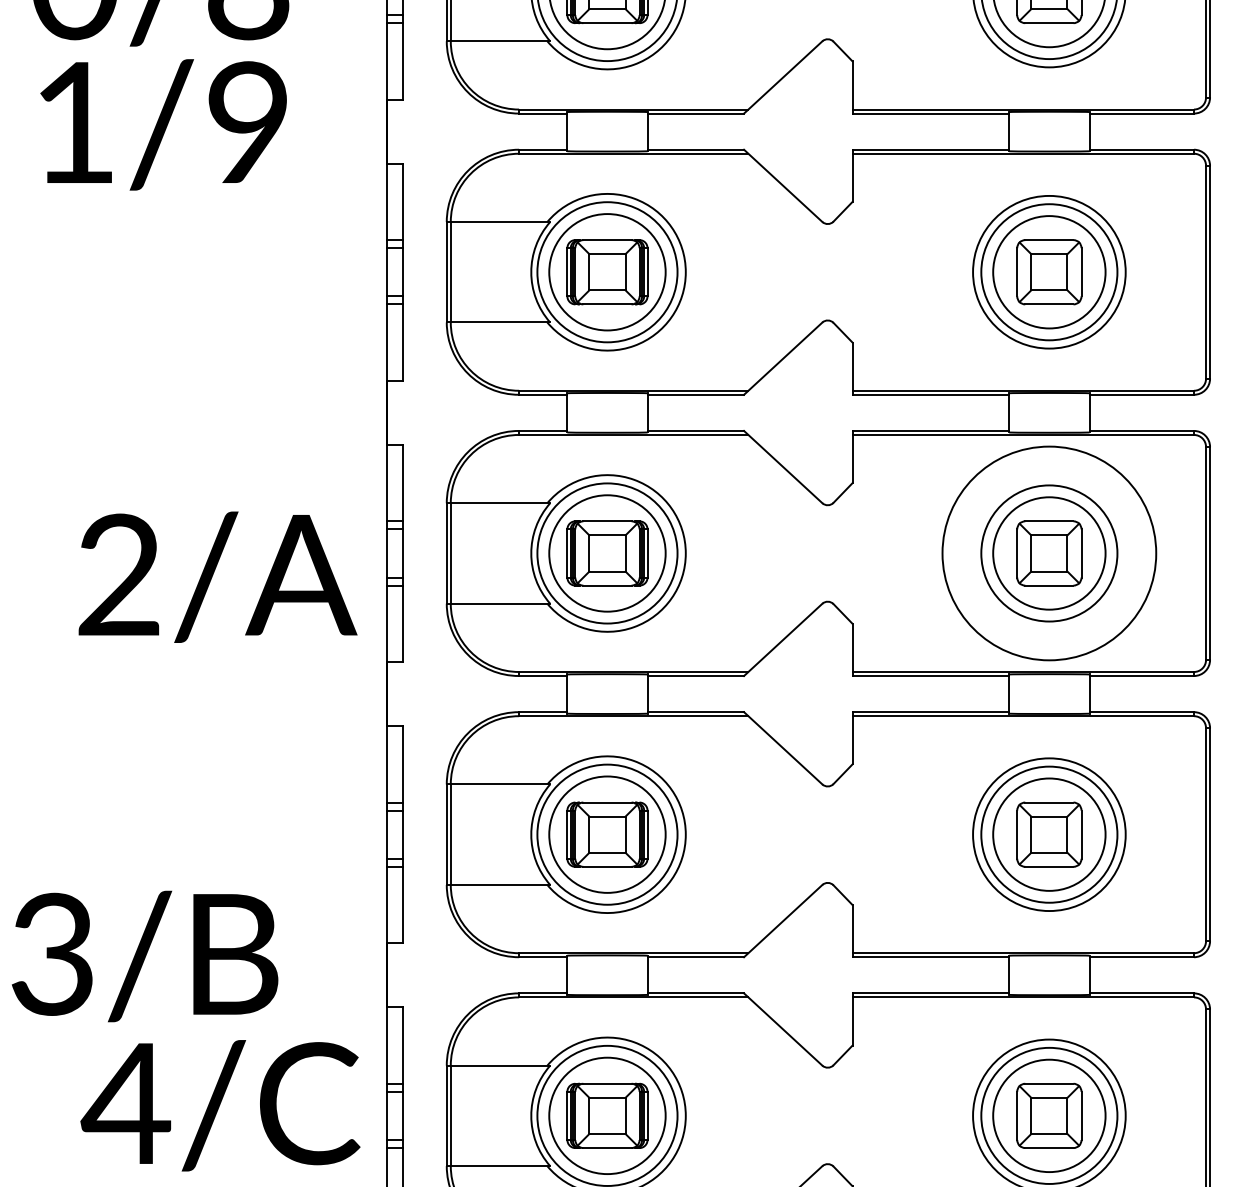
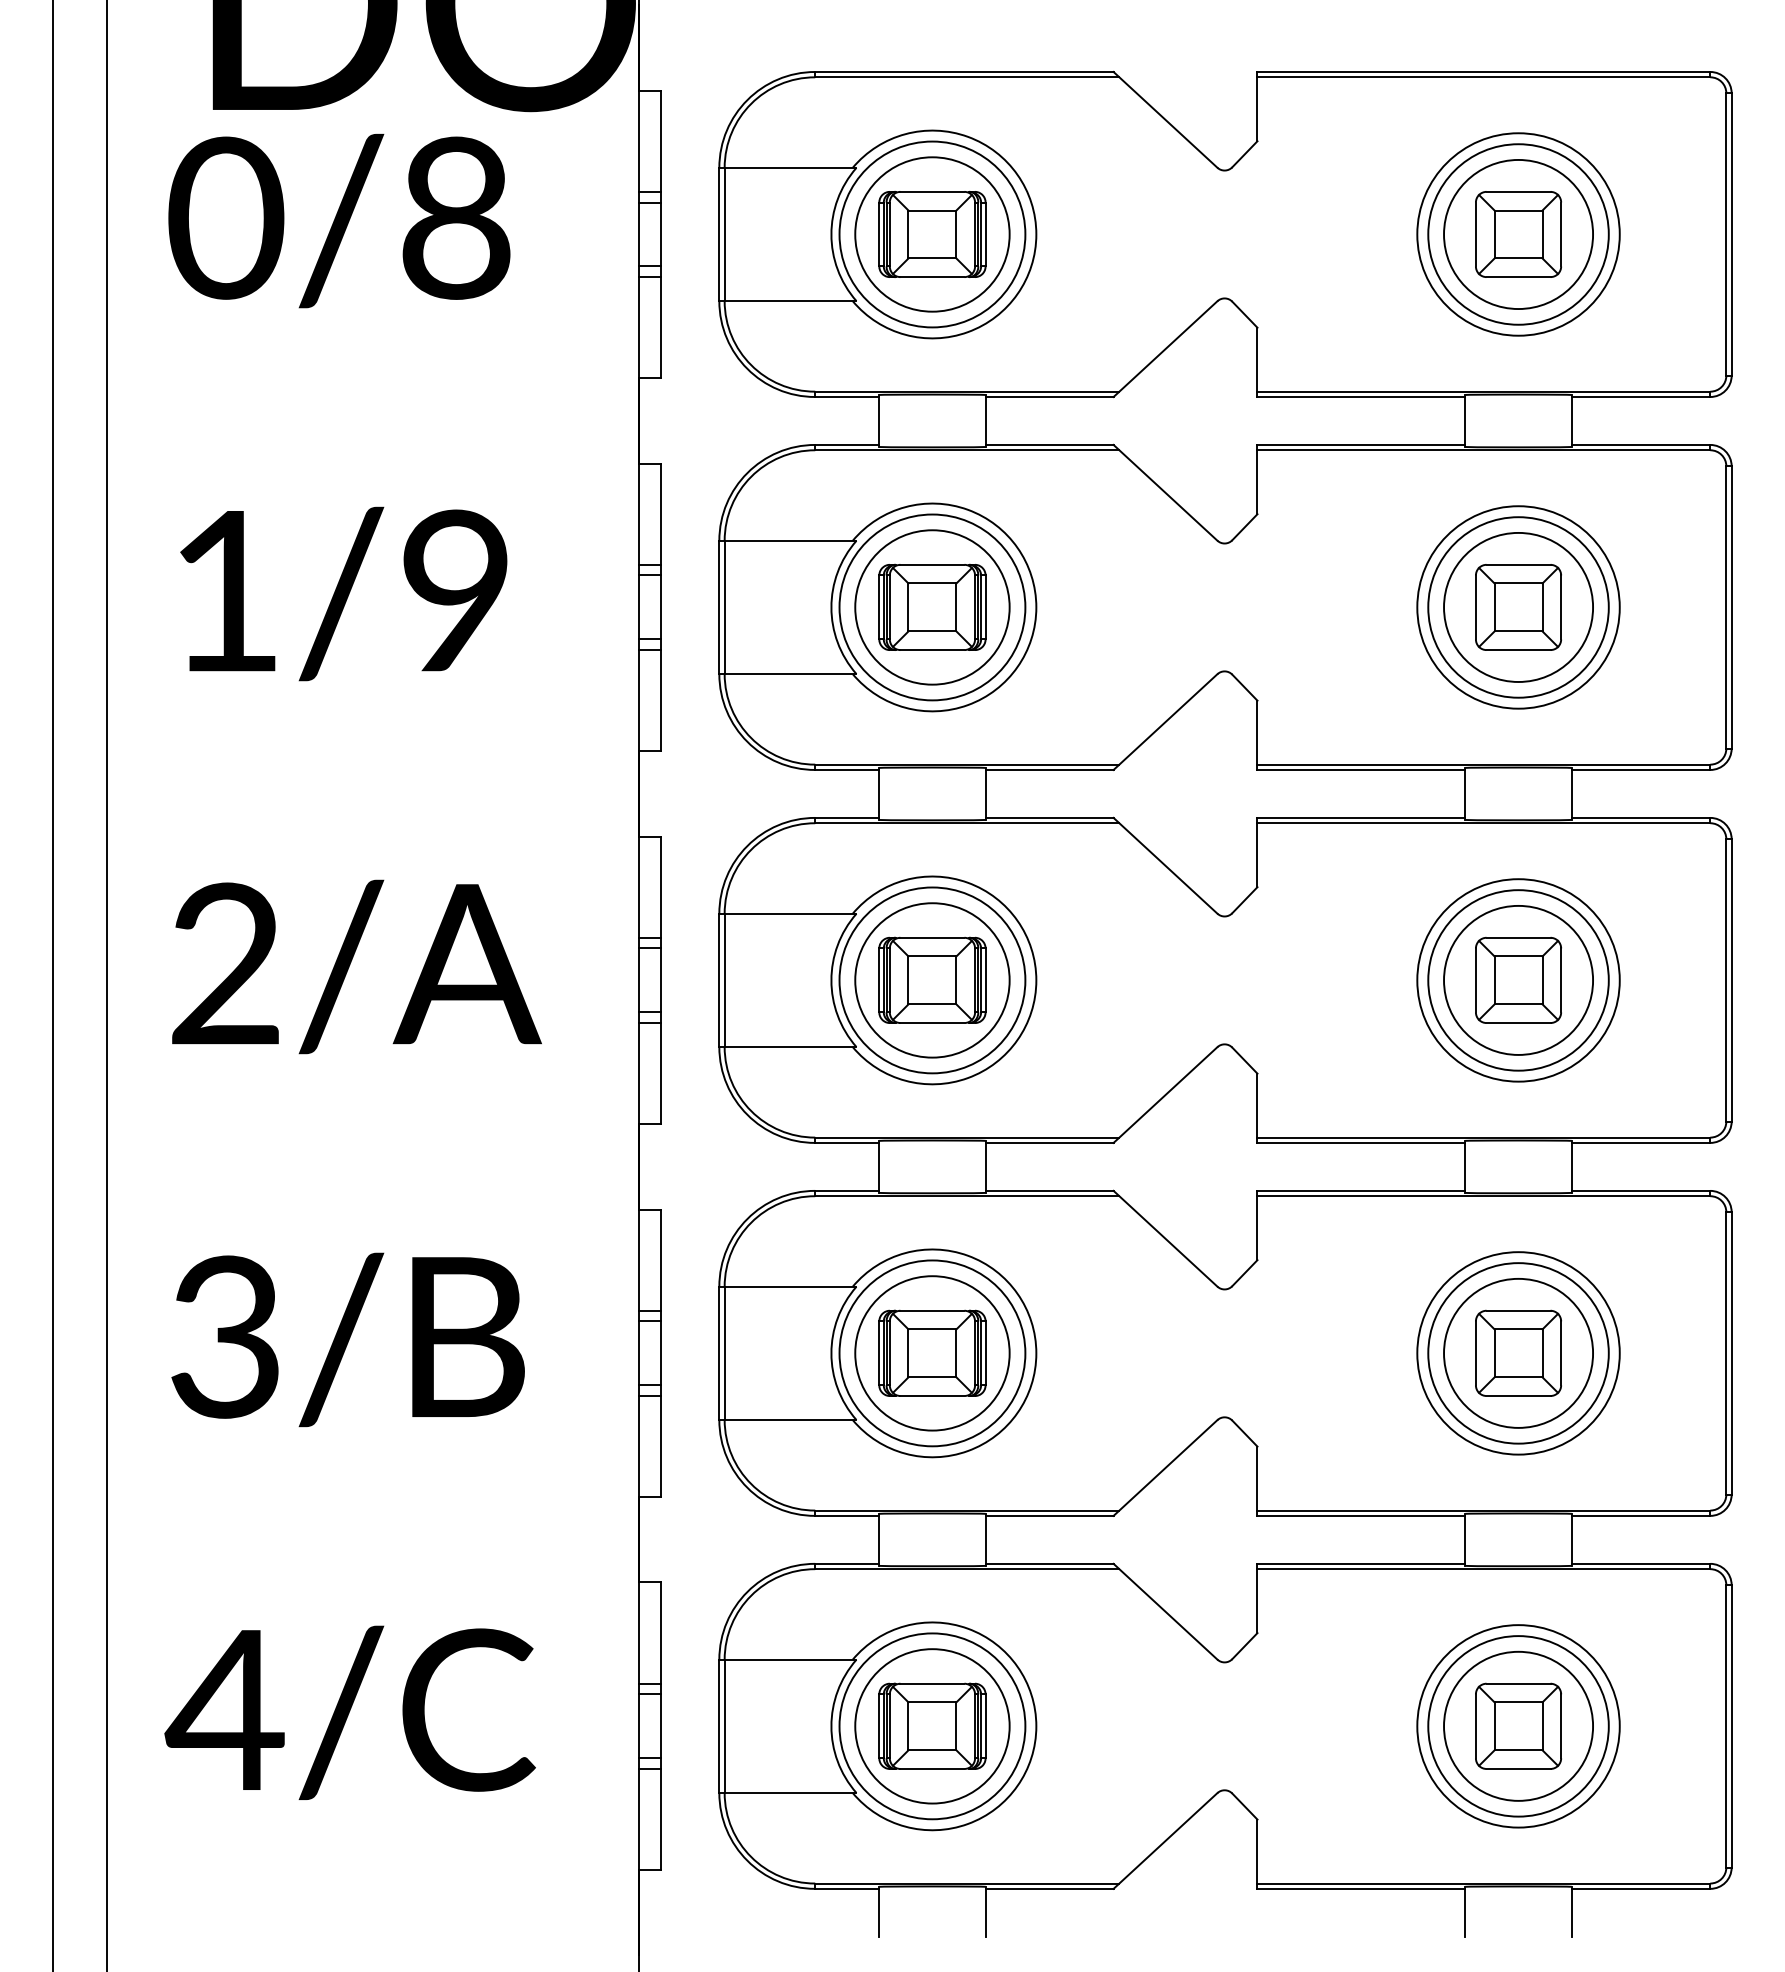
text: (163, 124) -> (343, 593), moved
circle: (1049, 553) -> (1518, 980), size x0.71
text: (217, 576) -> (356, 966), moved
text: (144, 956) -> (347, 1339), moved
text: (219, 1105) -> (349, 1712), moved

